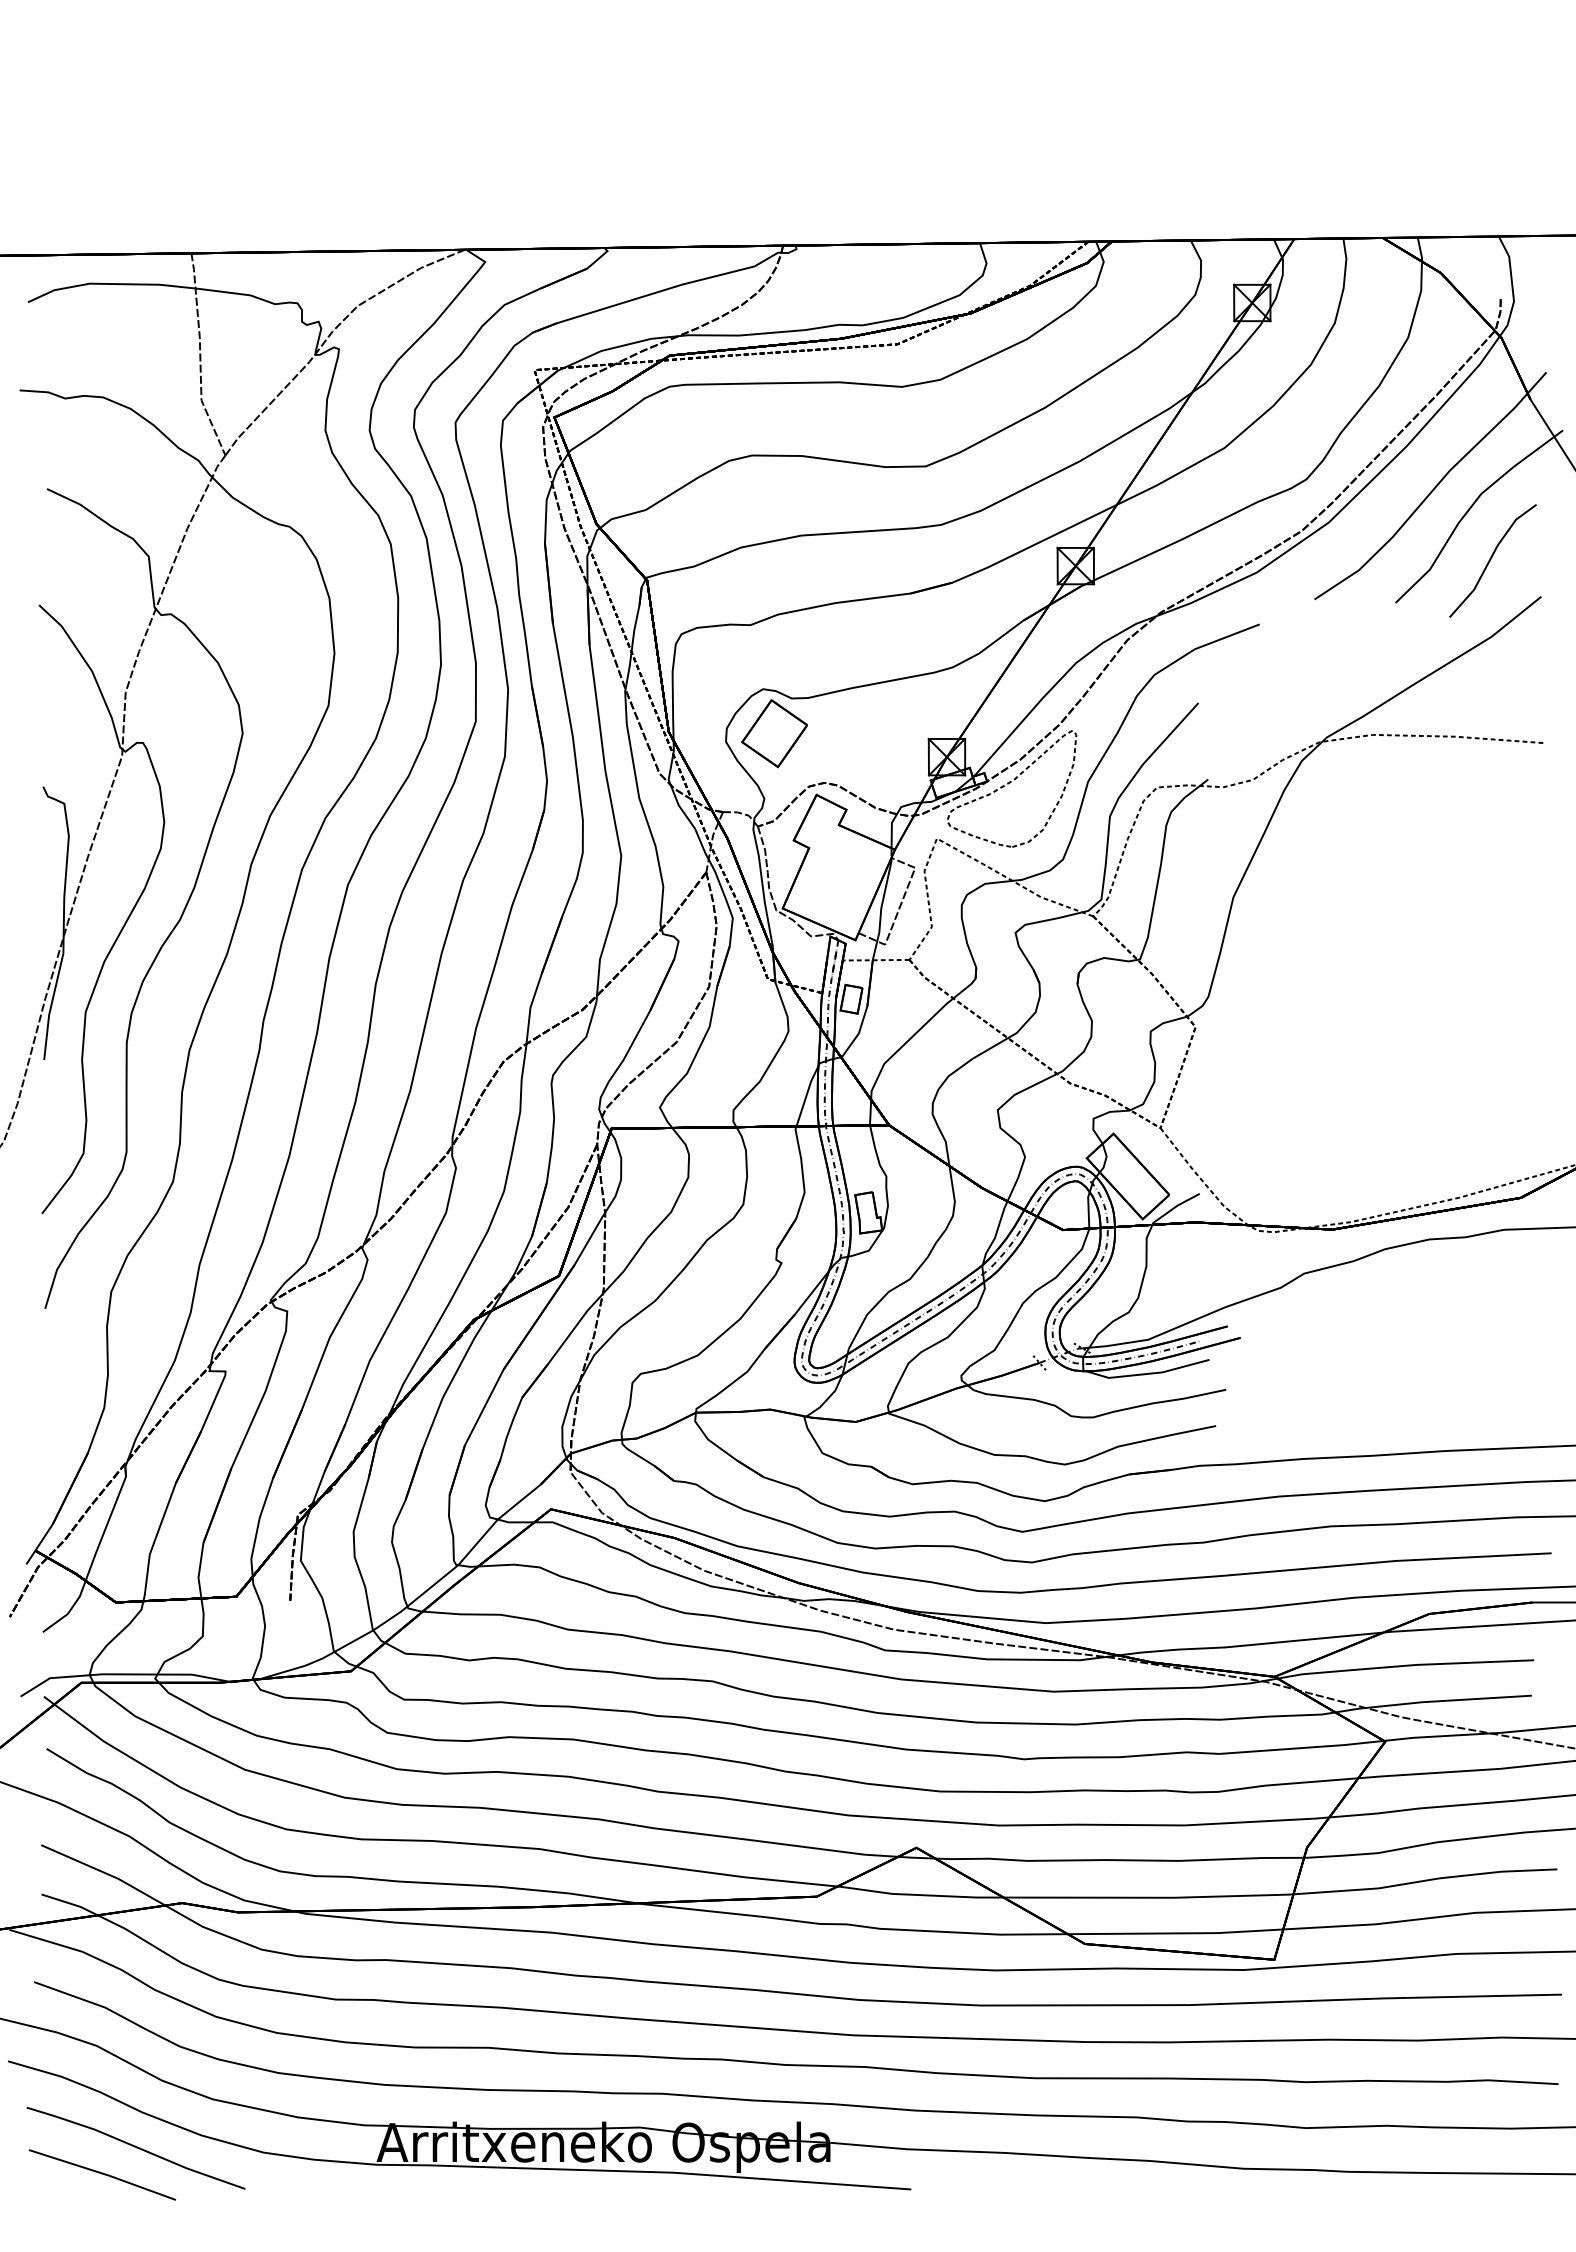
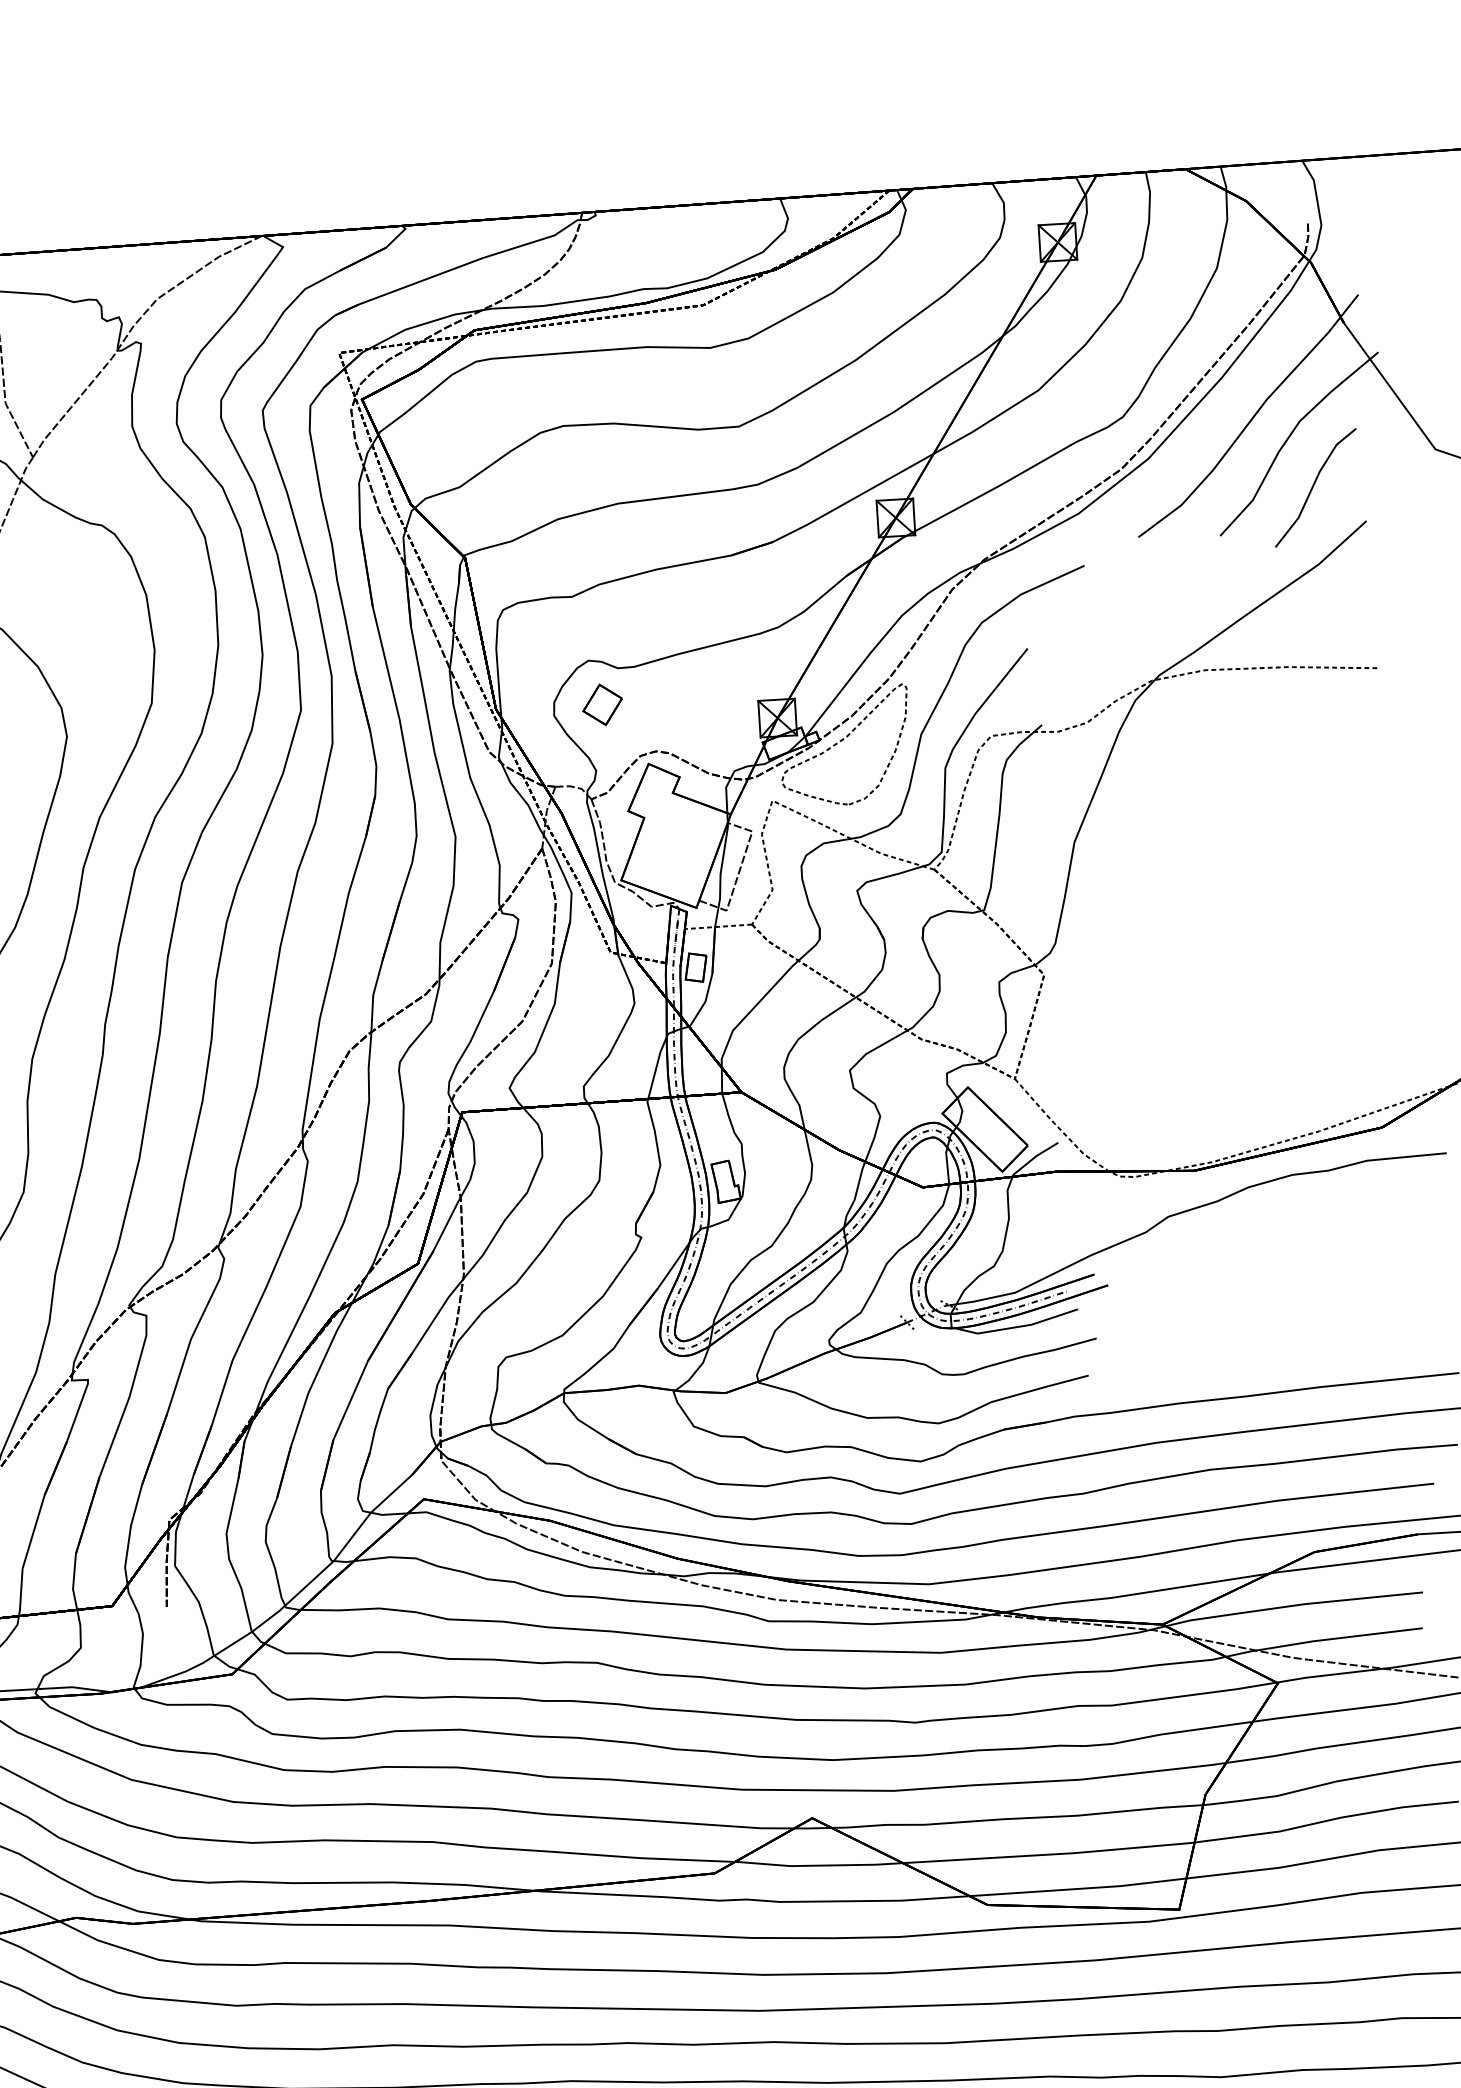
part: (774, 733) -> (602, 704), size x0.6

